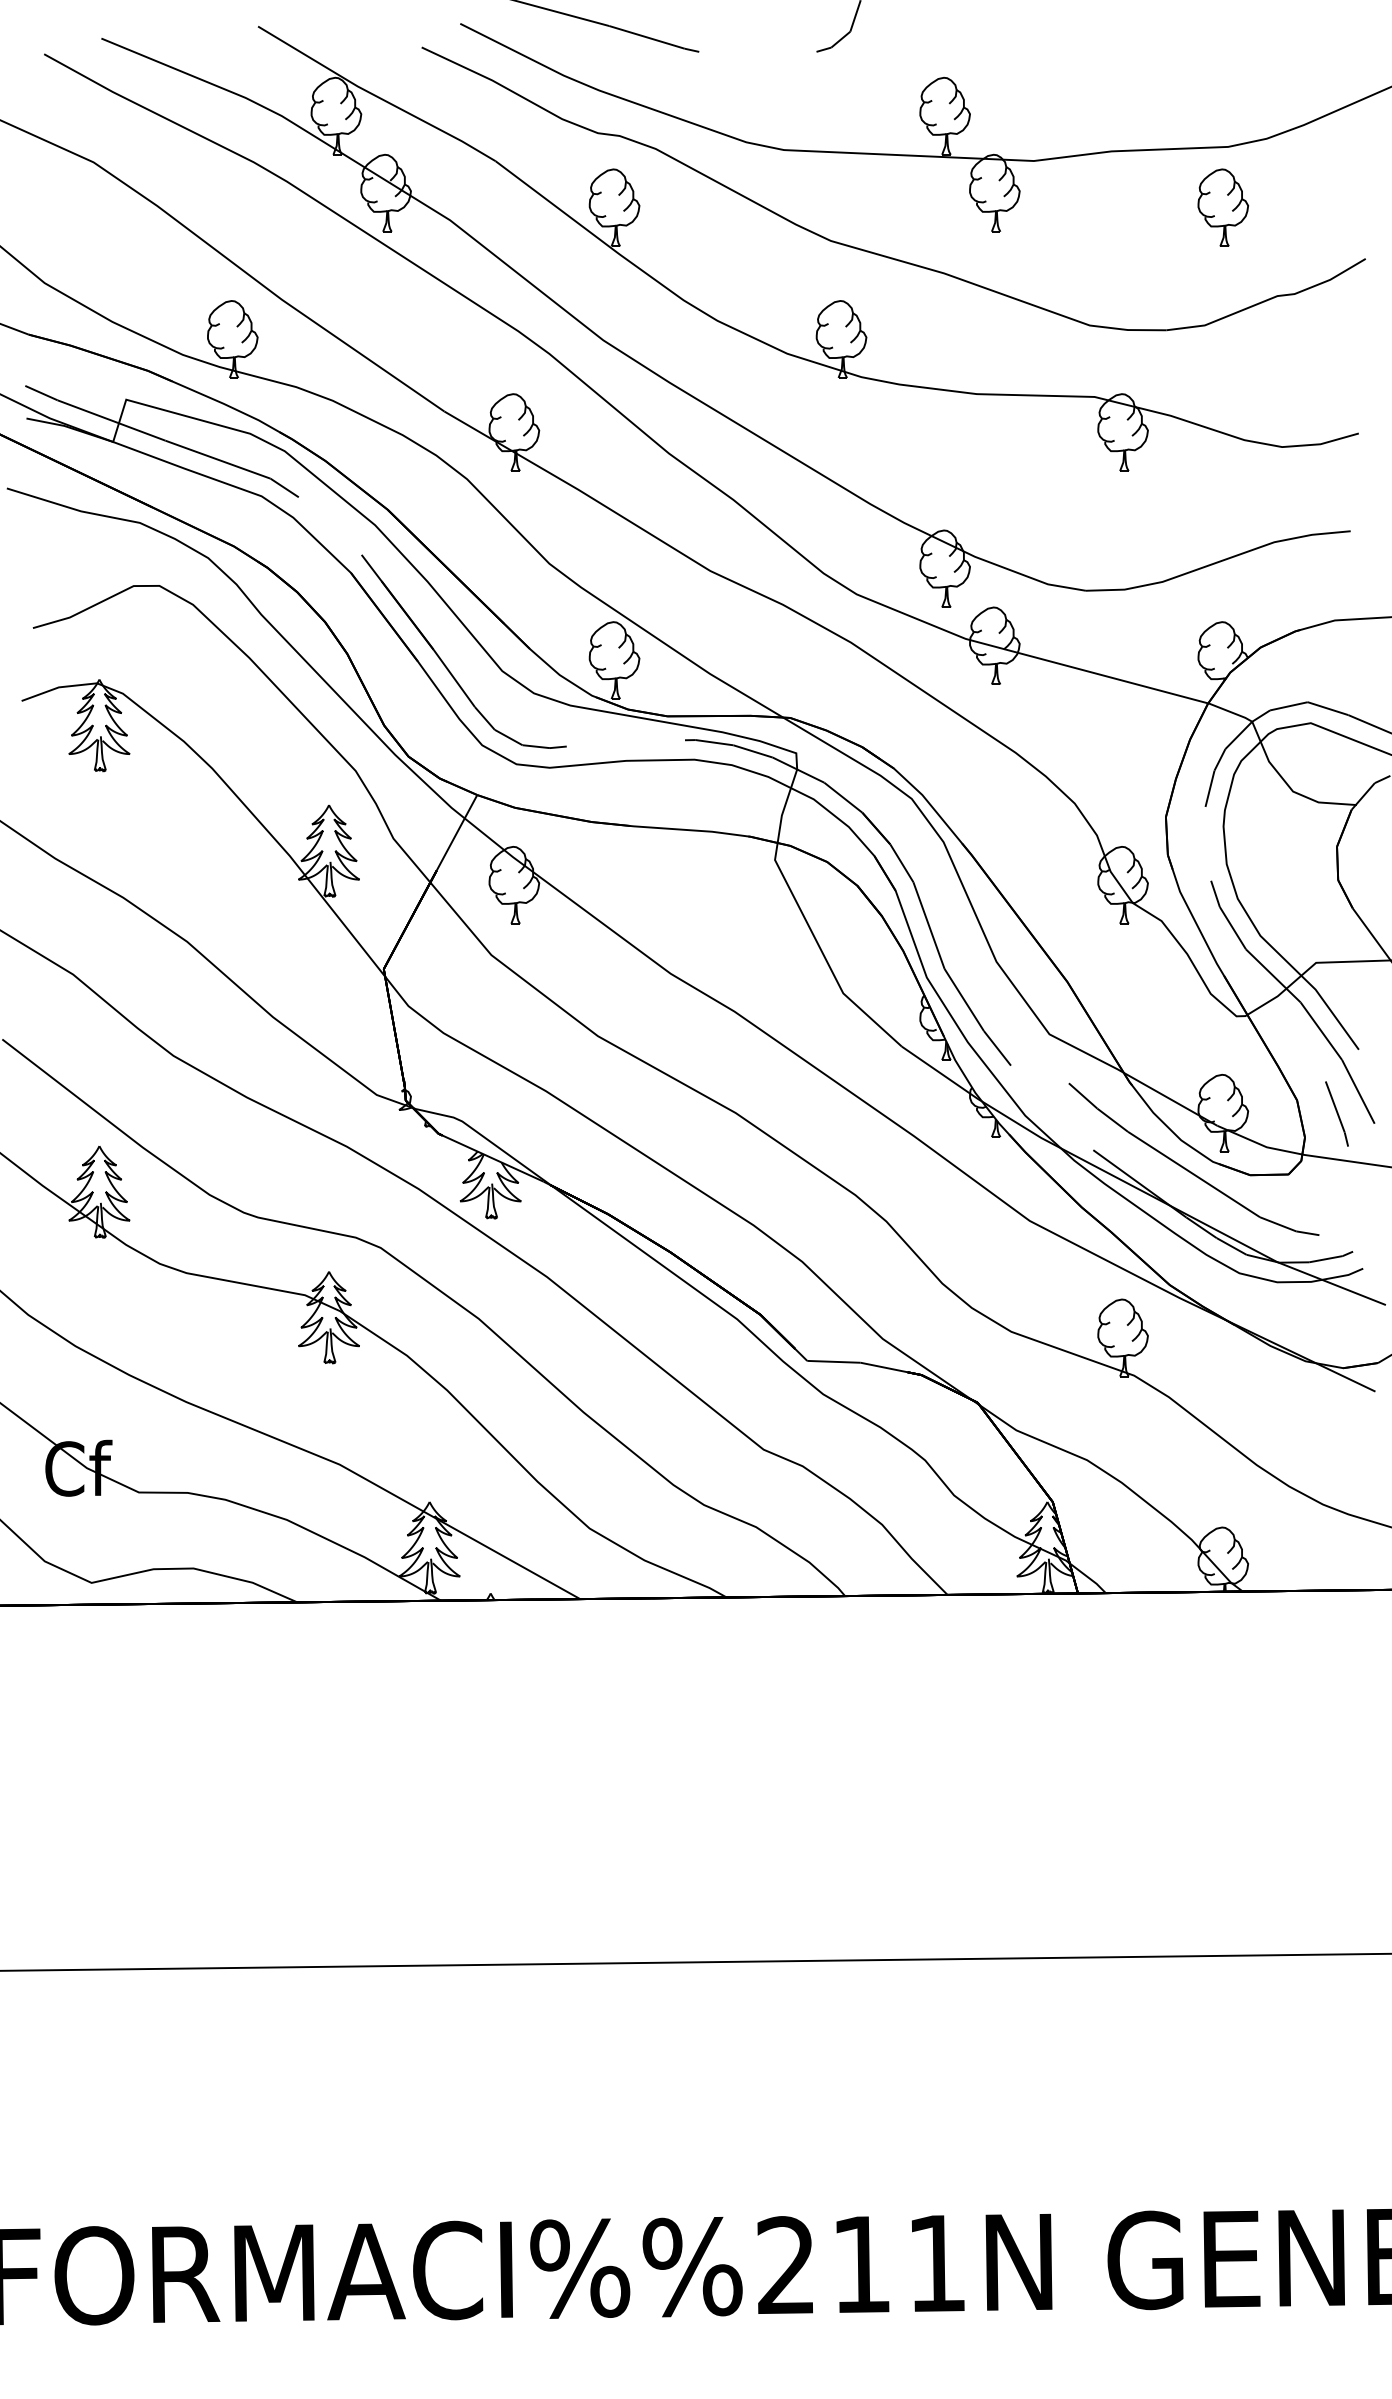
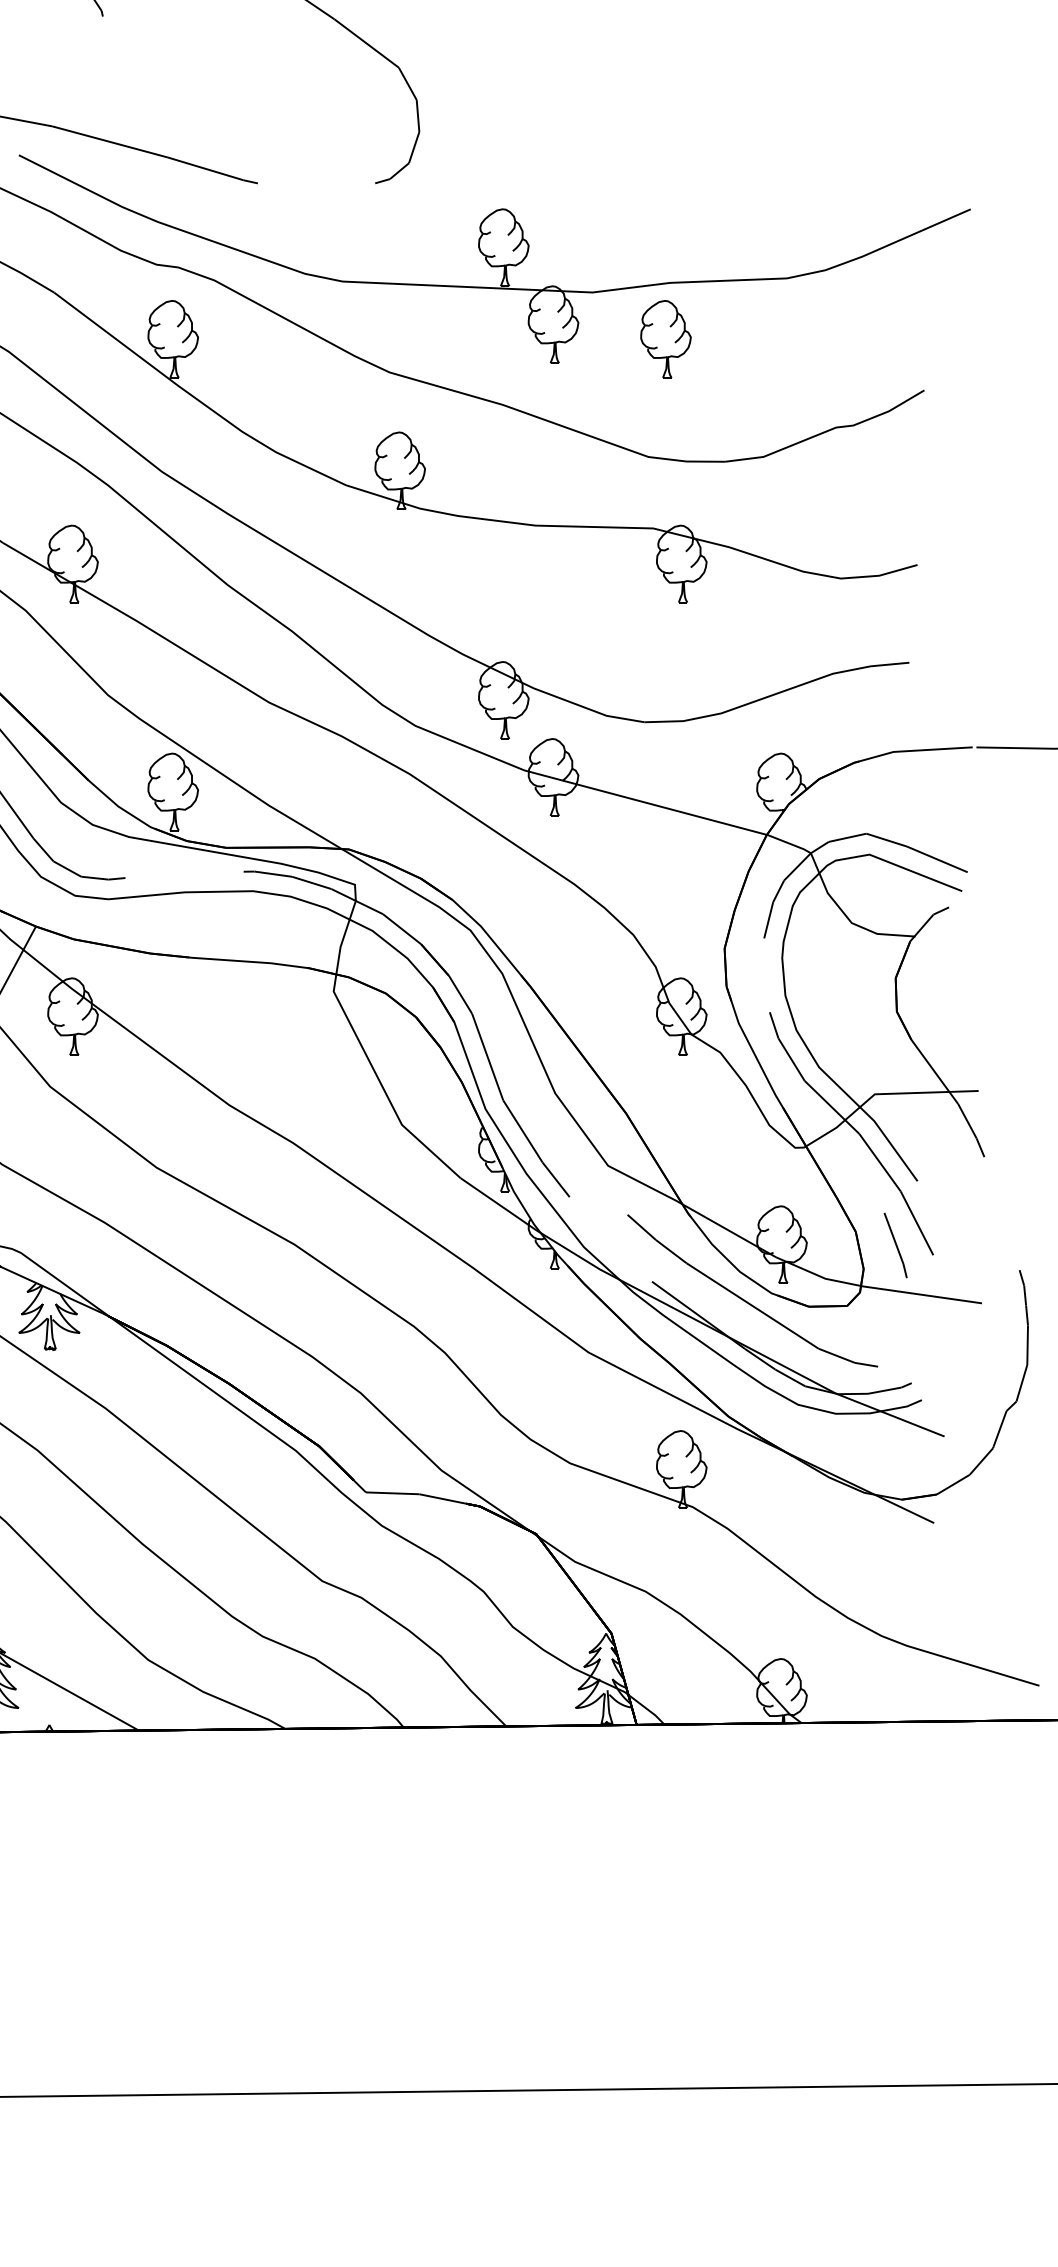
part: (1222, 207) -> (665, 338), moved

